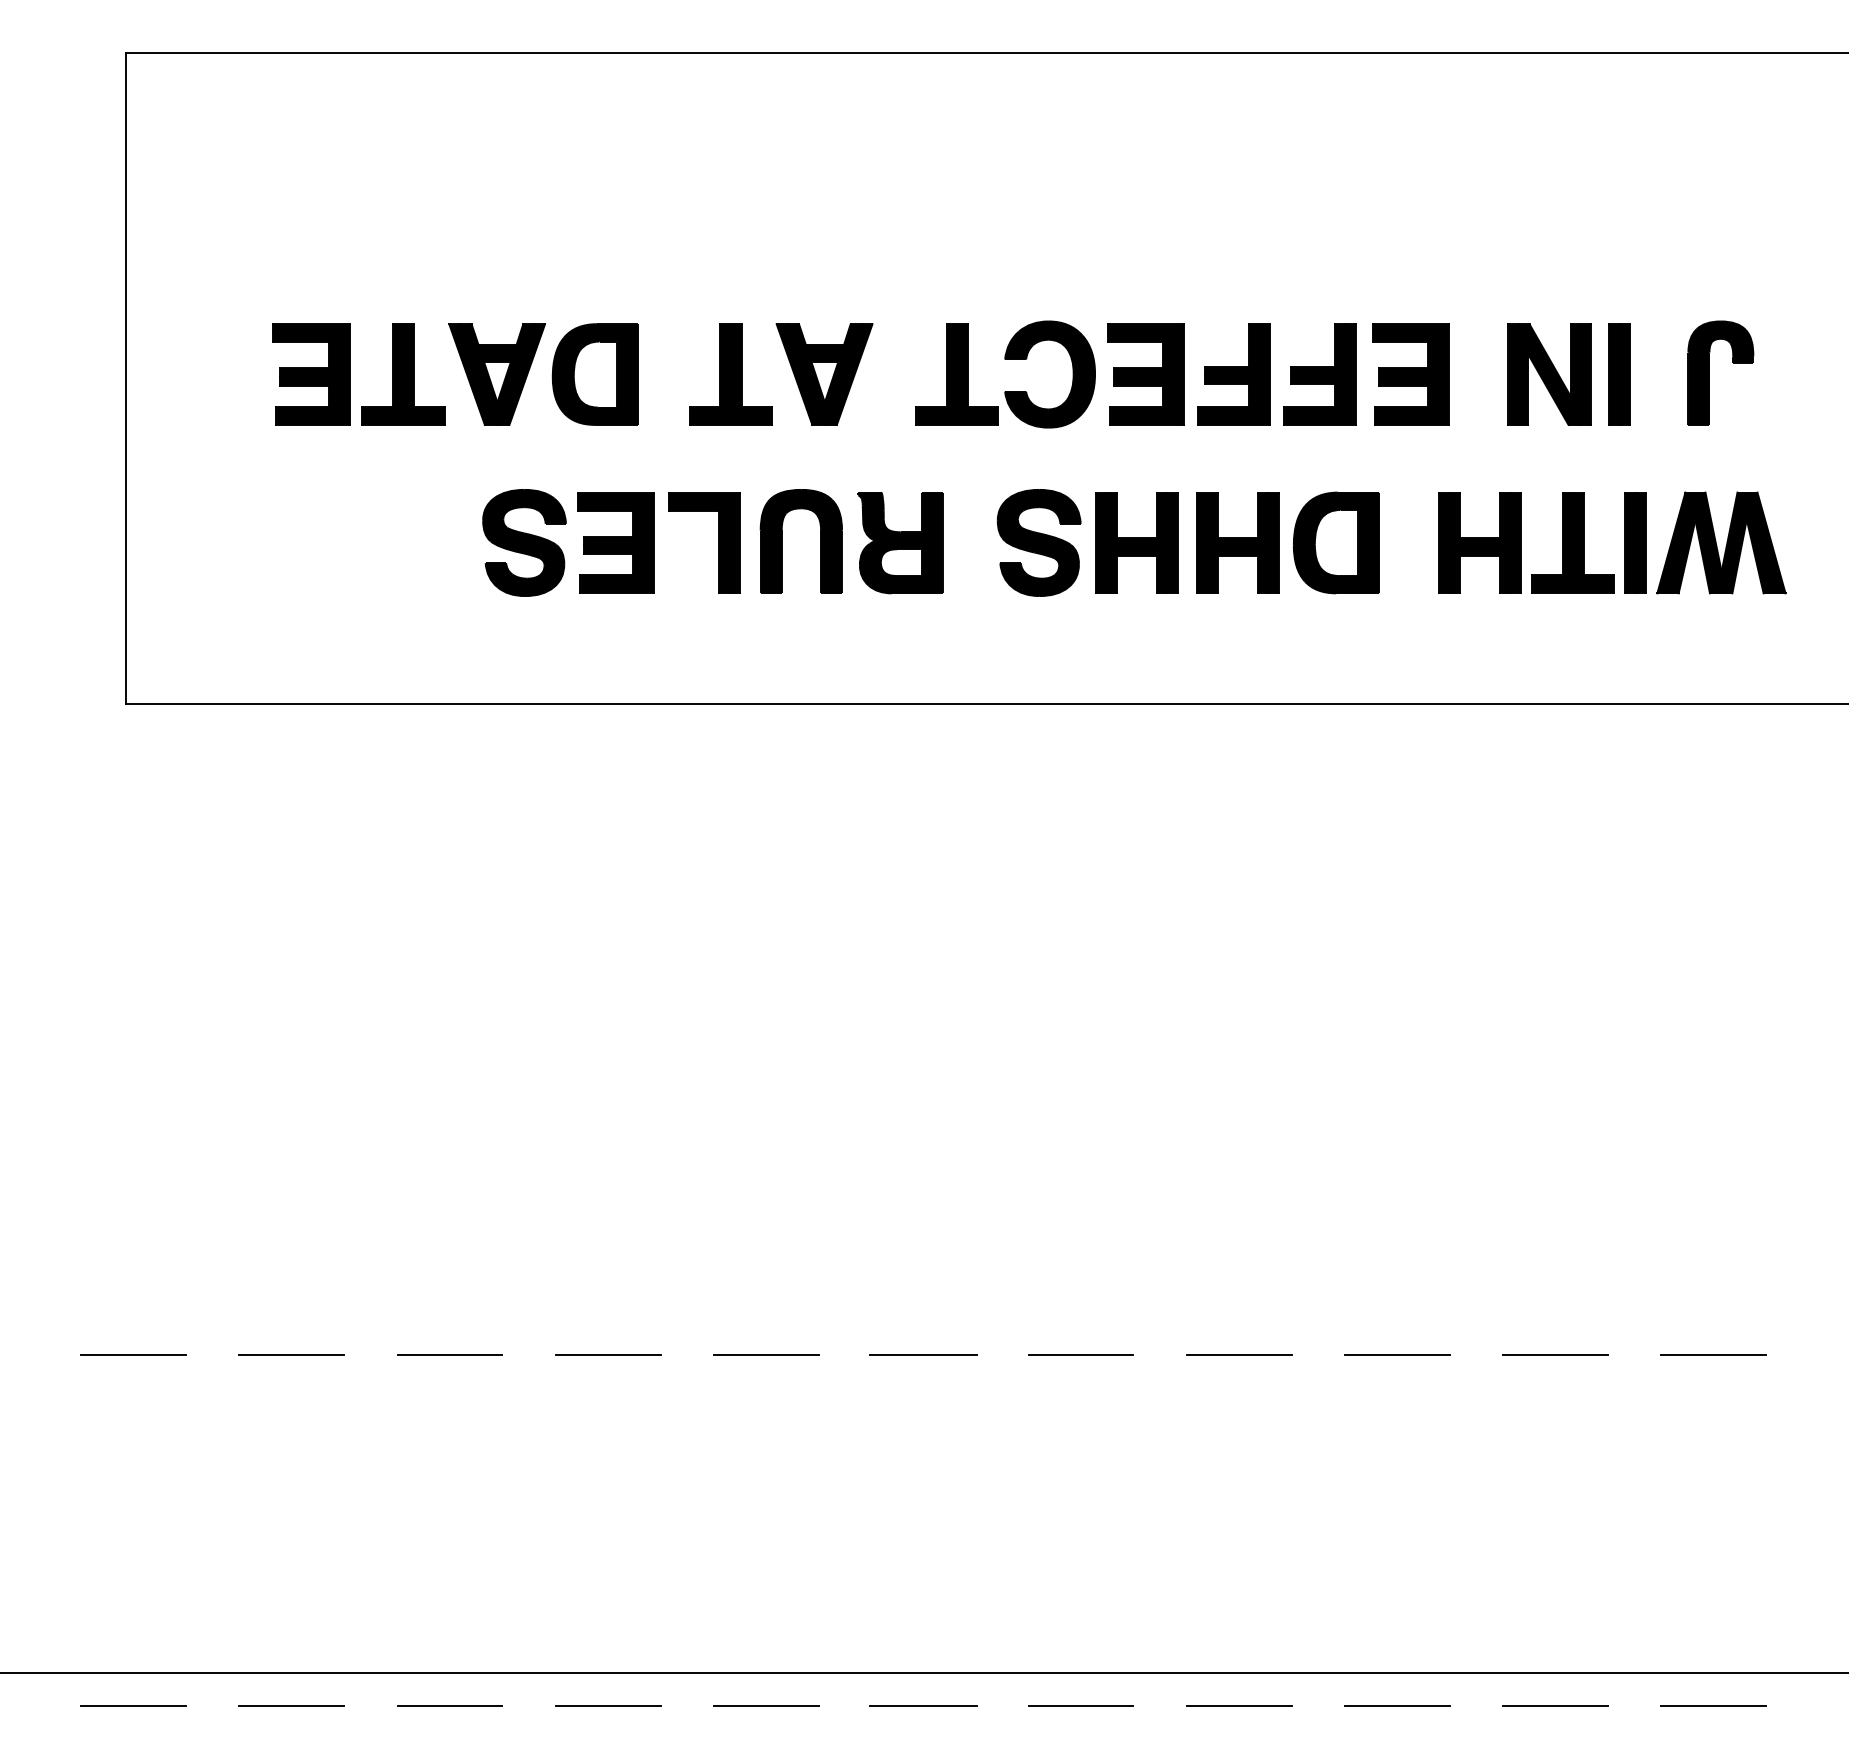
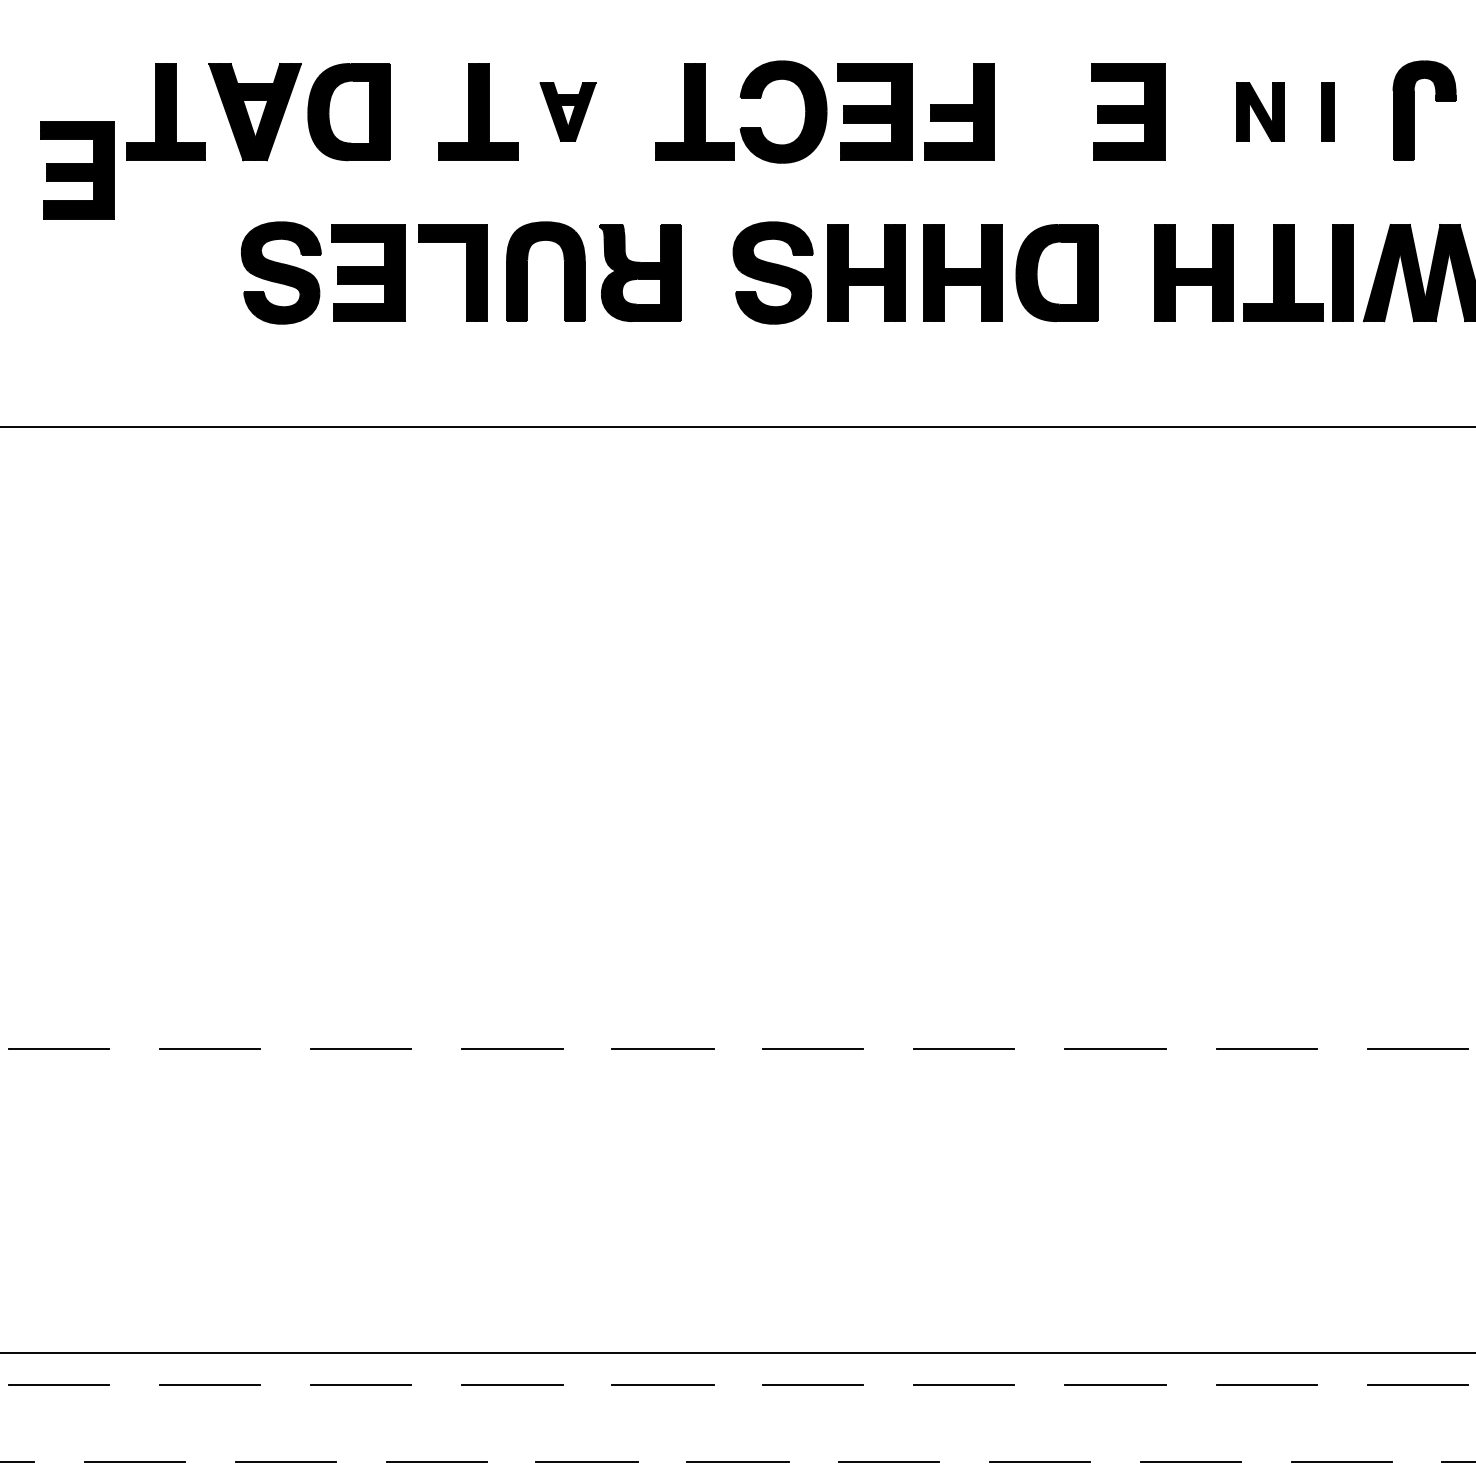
part: (311, 374) -> (77, 170), moved
part: (824, 374) -> (568, 112), size x0.6
part: (1319, 374) -> (1041, 112), removed
part: (1549, 374) -> (1260, 112), size x0.6
part: (1619, 374) -> (1327, 112), size x0.6

